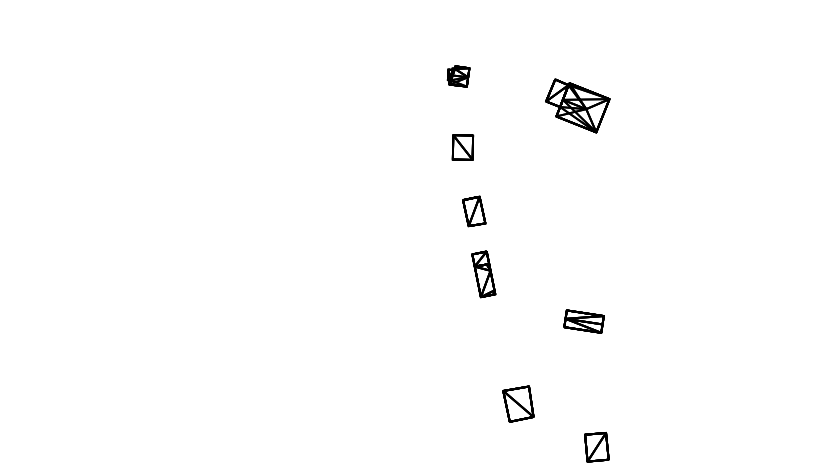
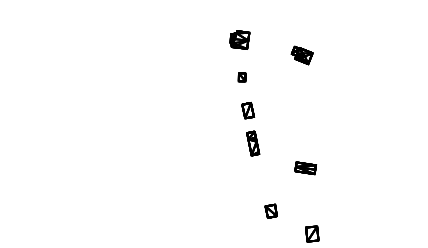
part: (457, 75) -> (239, 39), size x1.67
part: (576, 106) -> (301, 55), size x0.62
part: (461, 148) -> (241, 77), size x0.62
part: (516, 402) -> (270, 210), size x0.71

